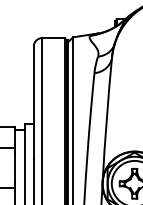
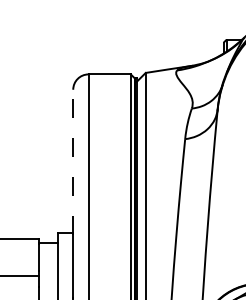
line: (33, 85) -> (72, 161), solid -> dashed

